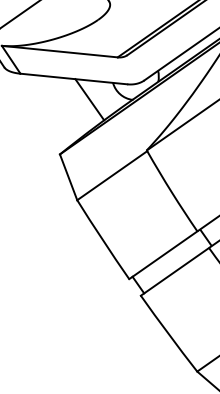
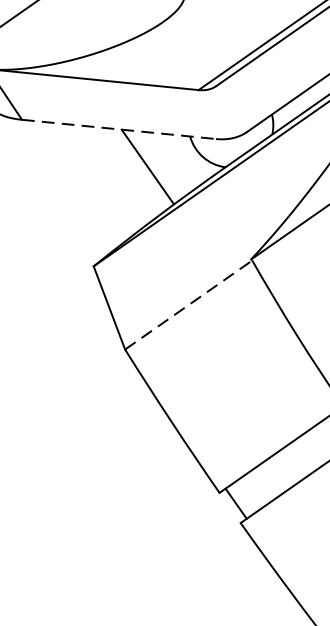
line: (73, 79) -> (118, 130), solid -> dashed
line: (112, 175) -> (189, 304), solid -> dashed

